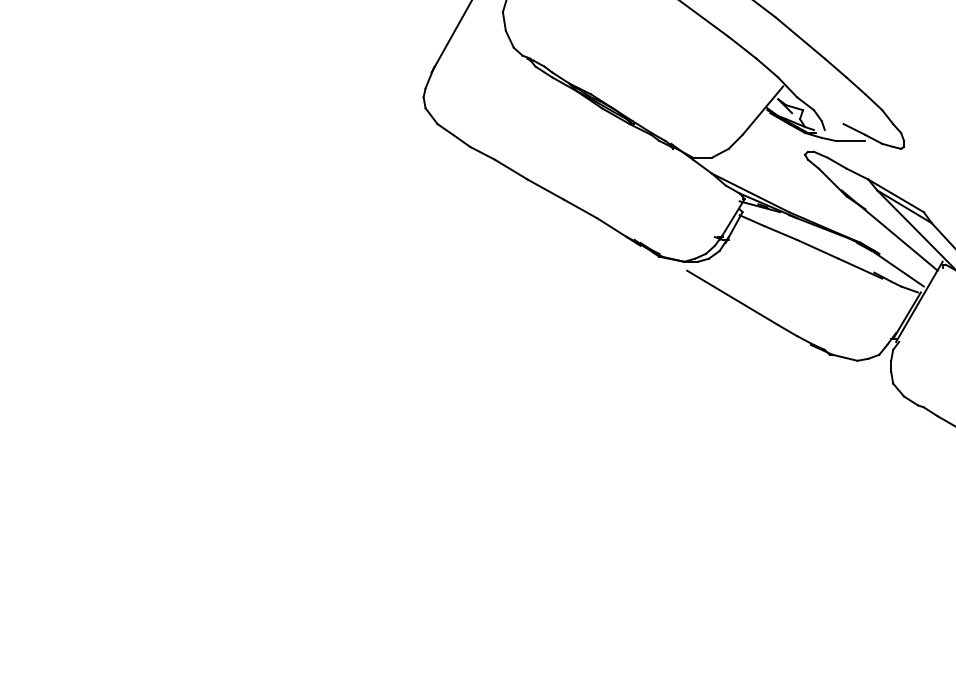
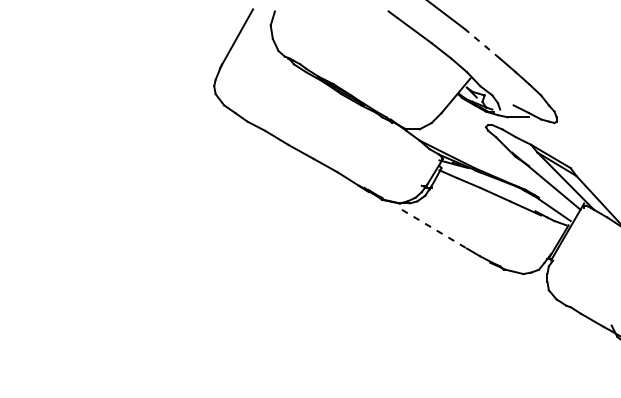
line: (799, 37) -> (482, 43), solid -> dashed
line: (733, 298) -> (435, 229), solid -> dashed

